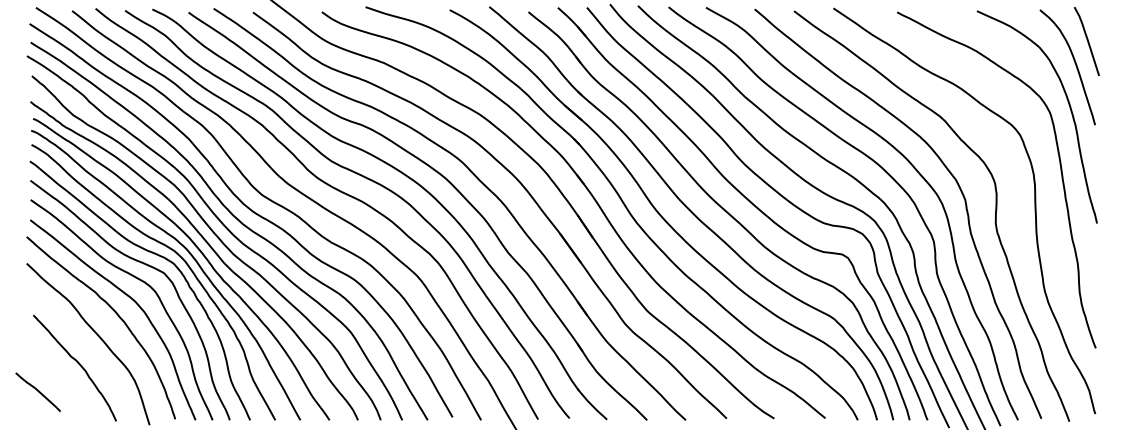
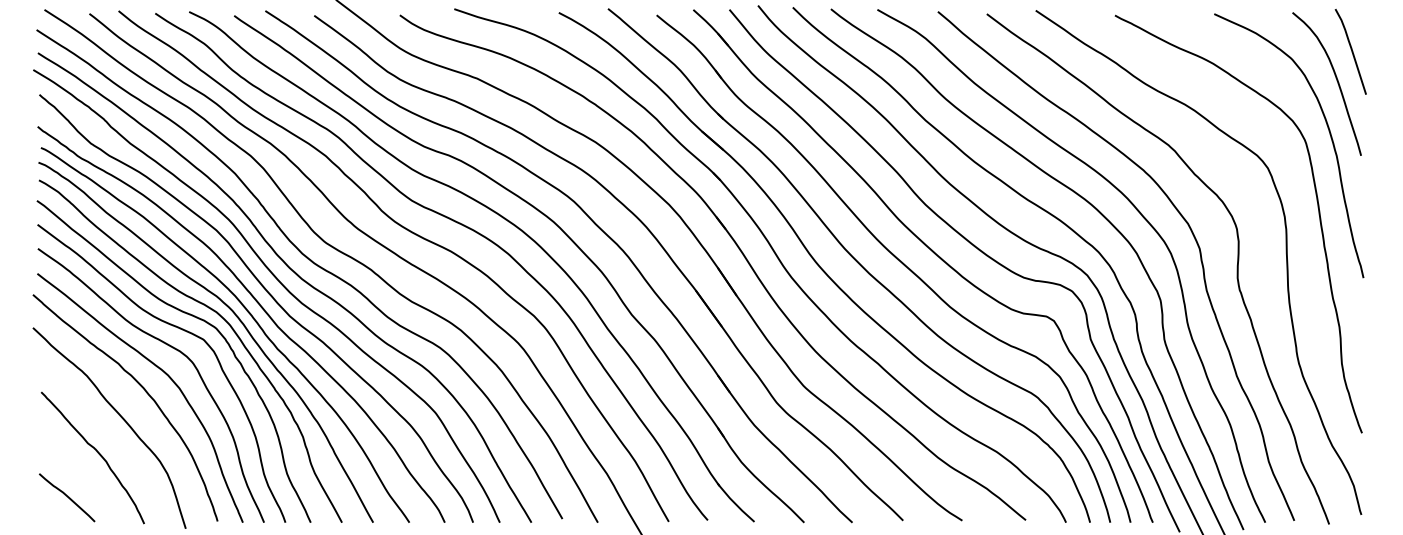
curve: (37, 391) -> (66, 496), moved

